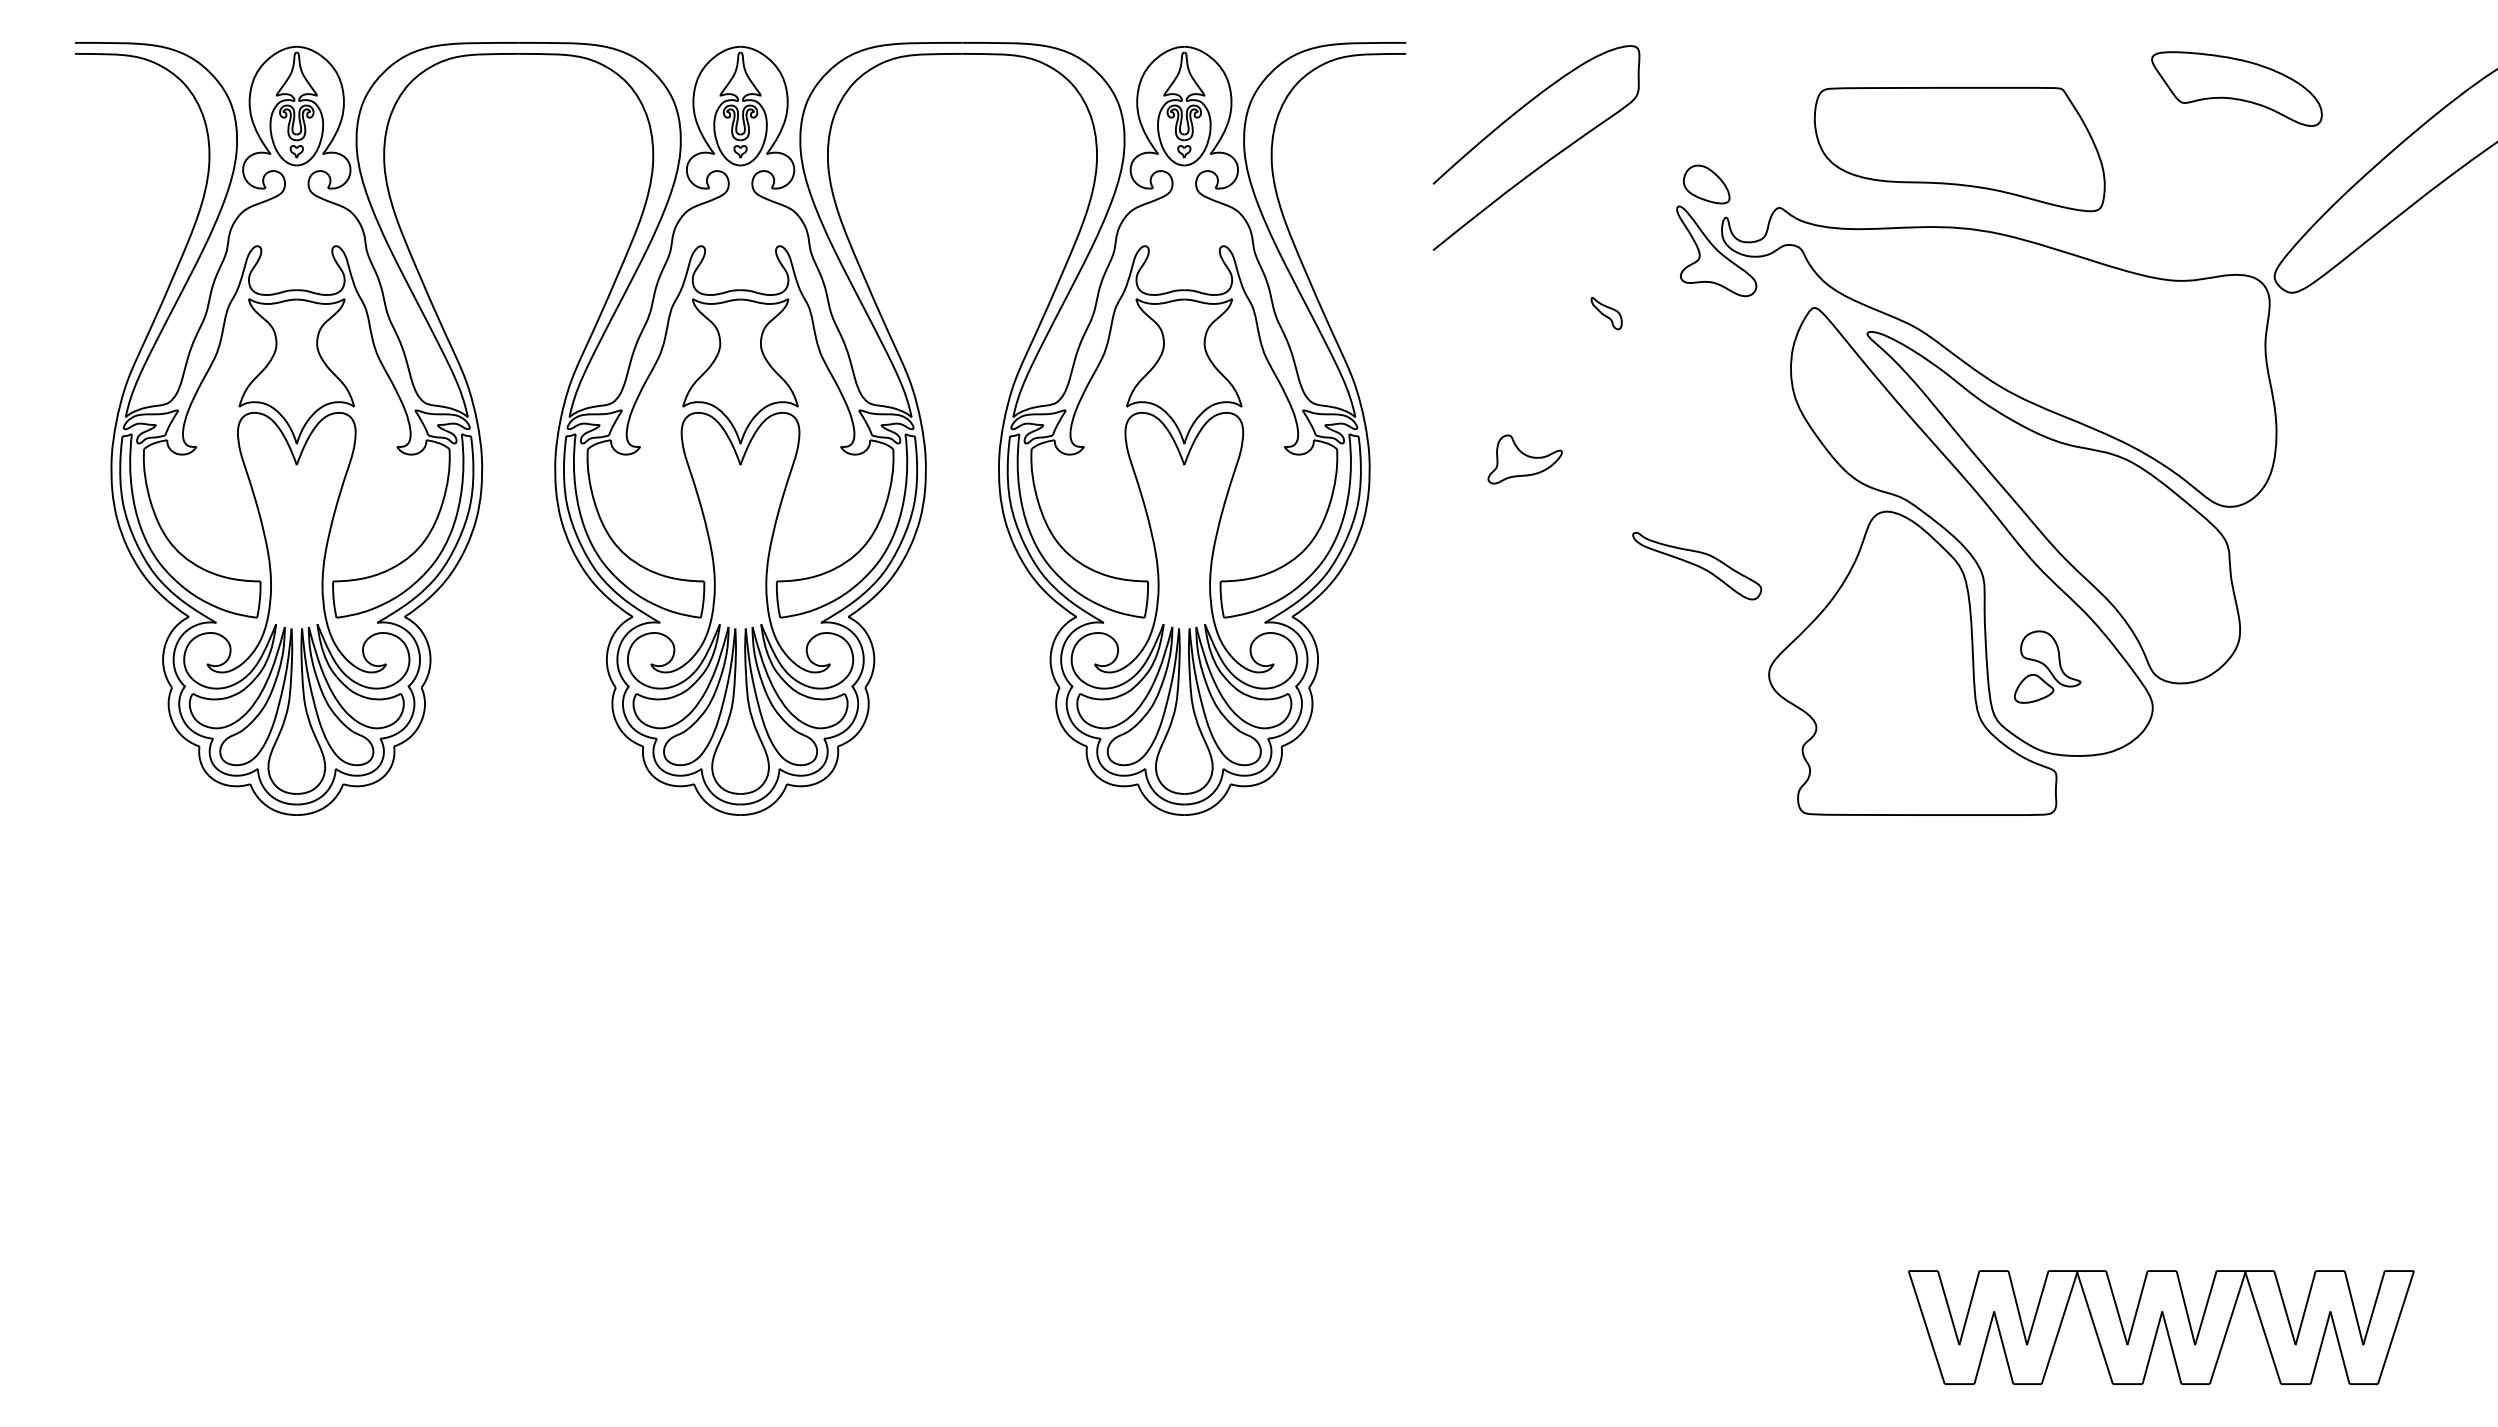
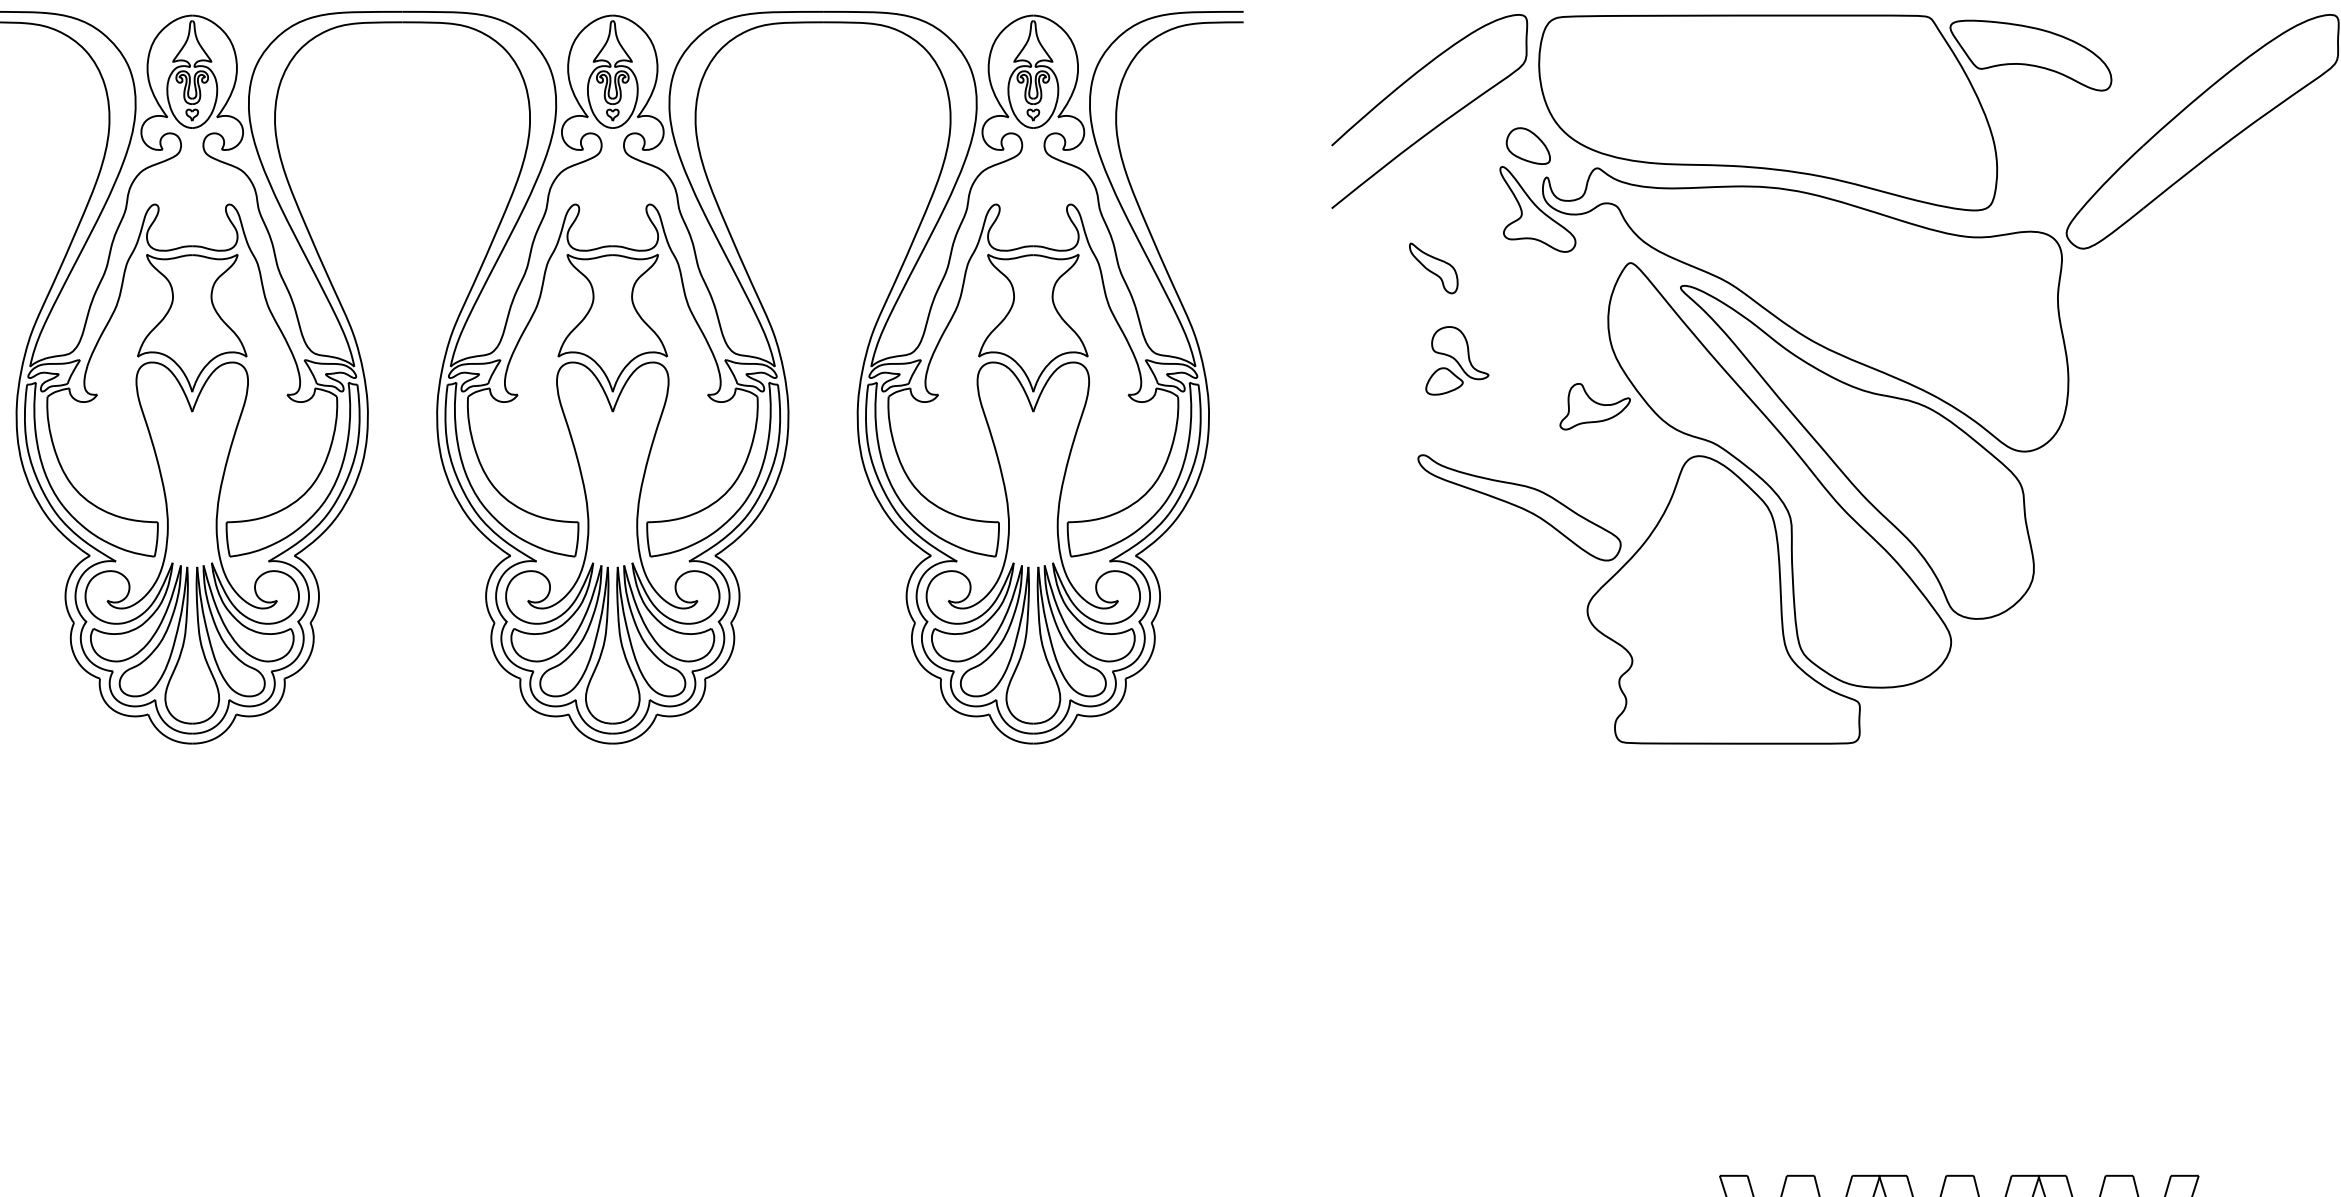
part: (1959, 149) -> (1767, 112), size x1.67
curve: (1545, 161) -> (1438, 124), moved
part: (1606, 313) -> (1433, 268), size x1.67
part: (1524, 459) -> (1594, 406), moved
part: (1696, 565) -> (1518, 507), size x1.67
part: (2047, 666) -> (1457, 360), moved

